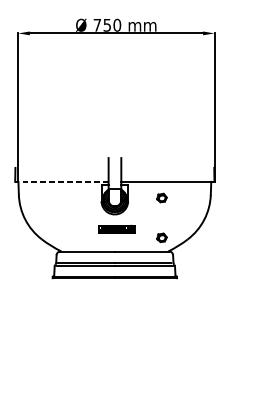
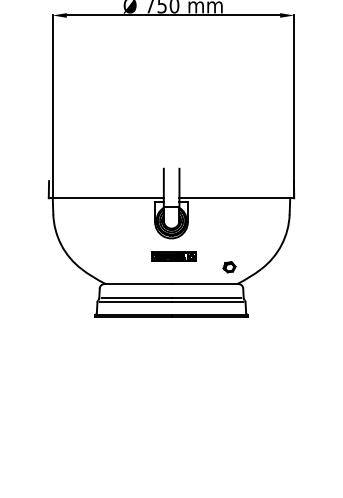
line: (62, 182) -> (106, 198), dashed -> solid
part: (161, 198) -> (229, 218), removed

